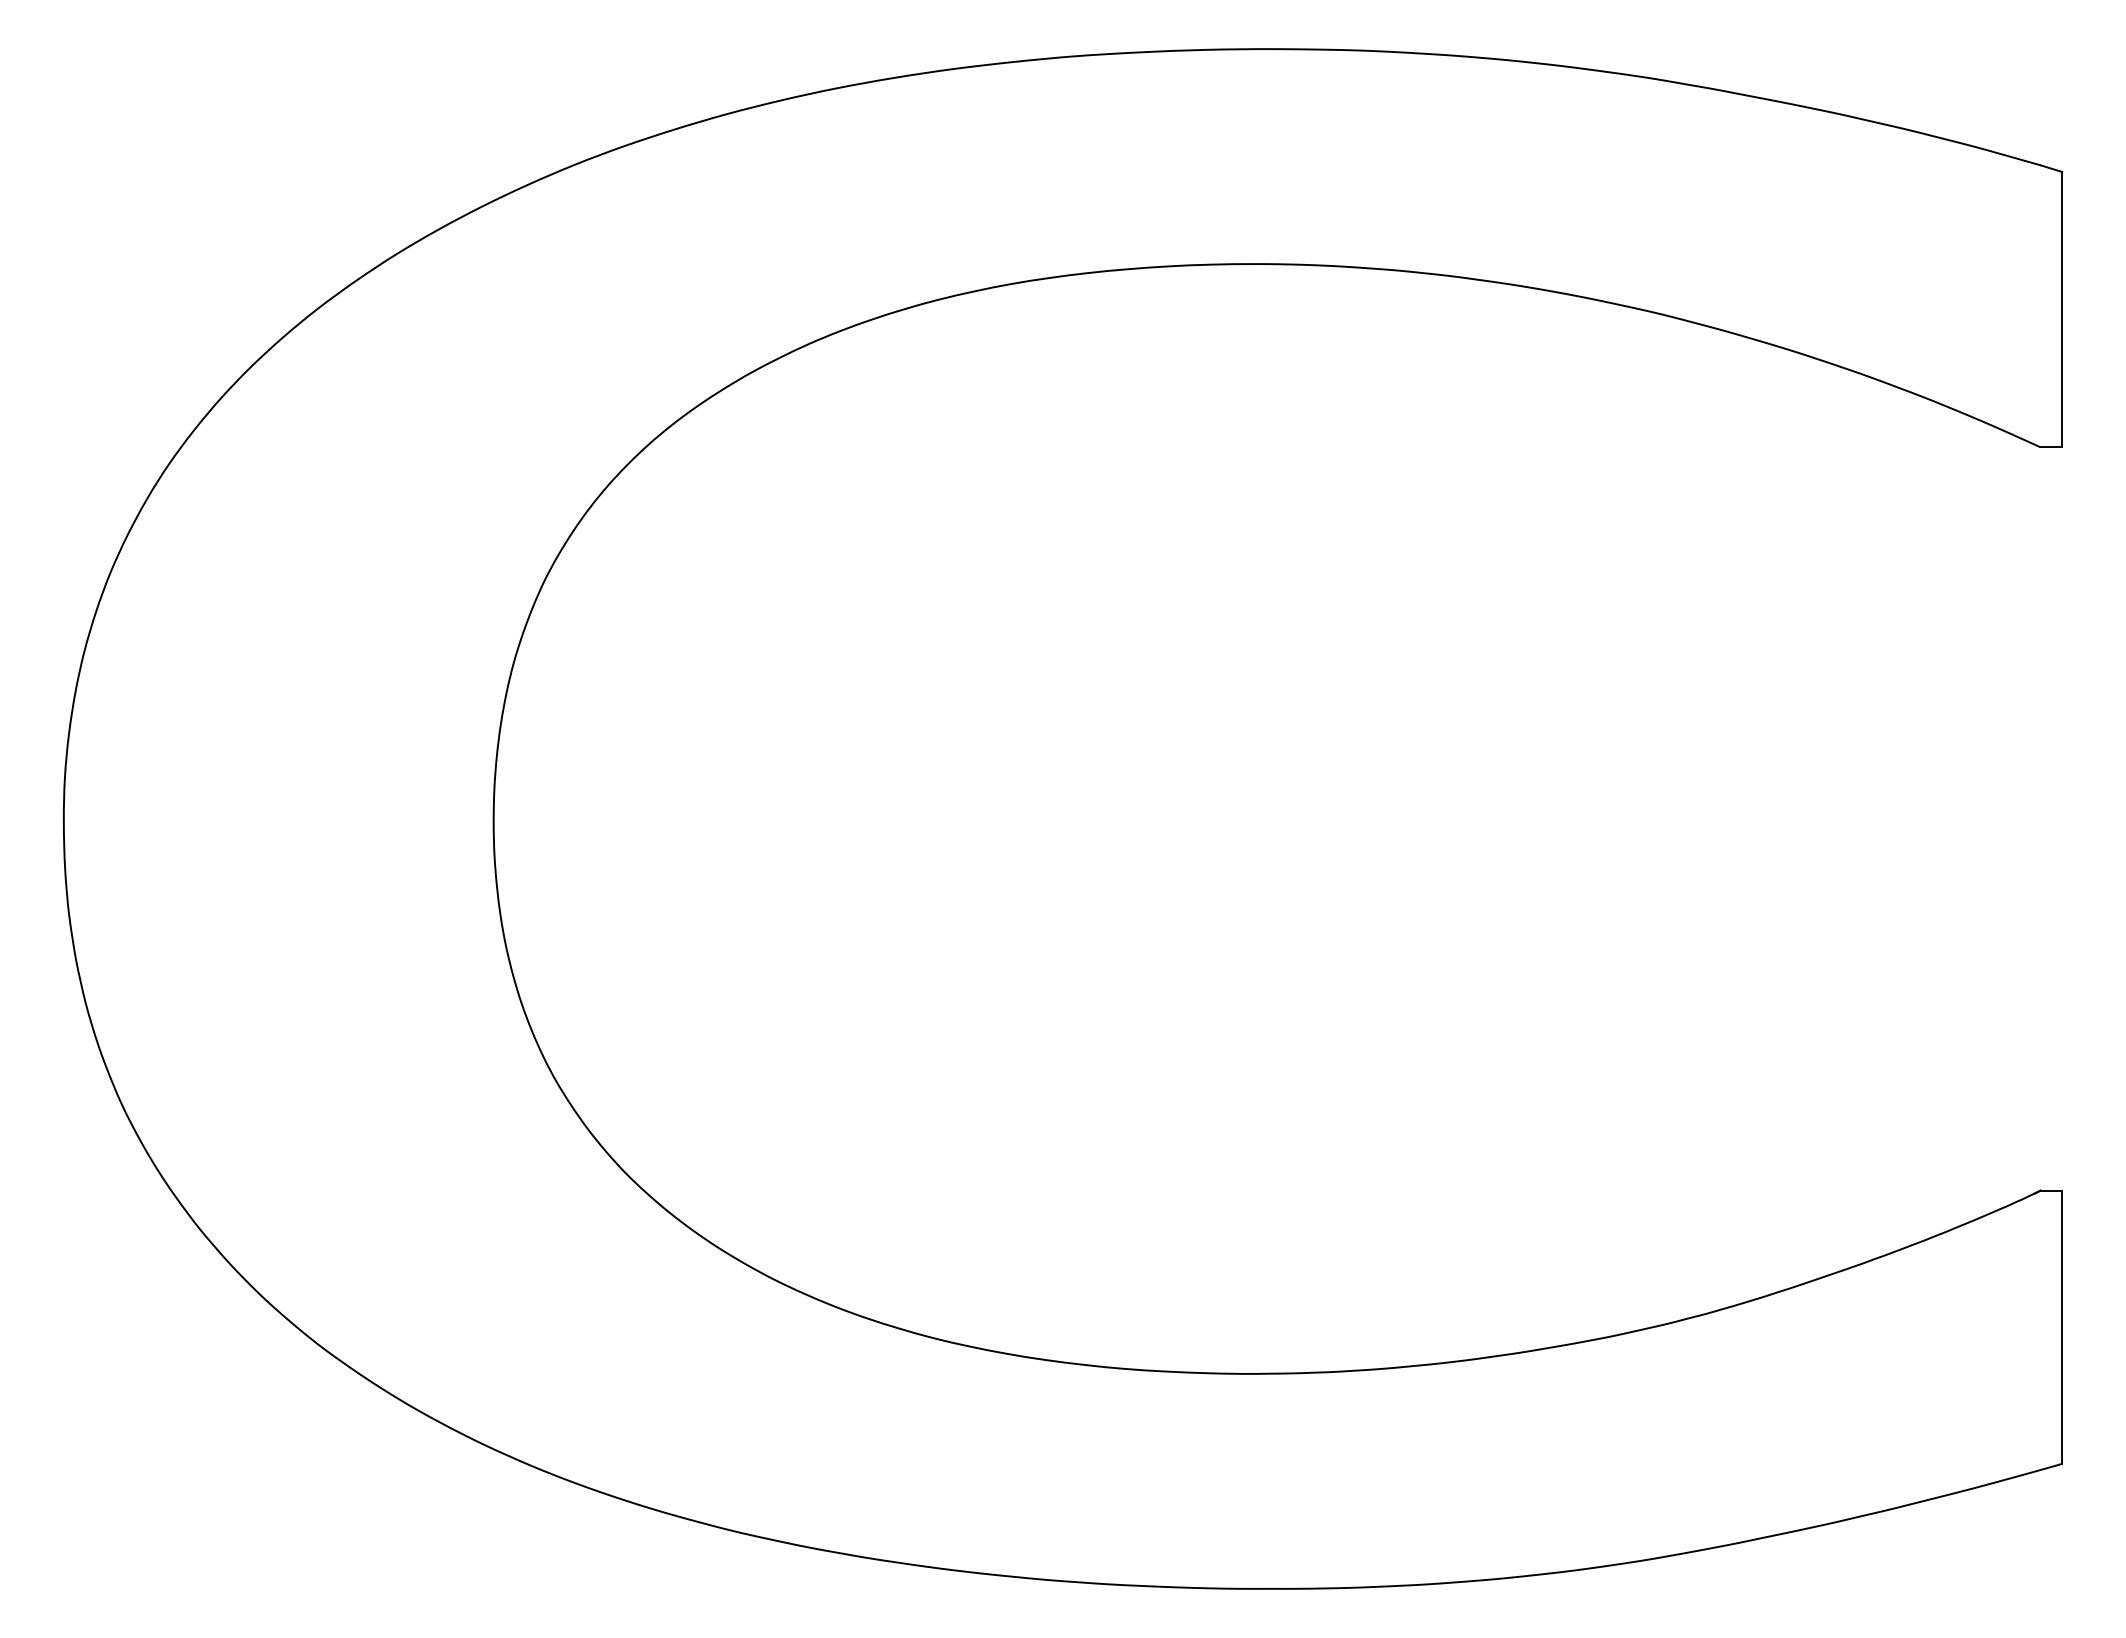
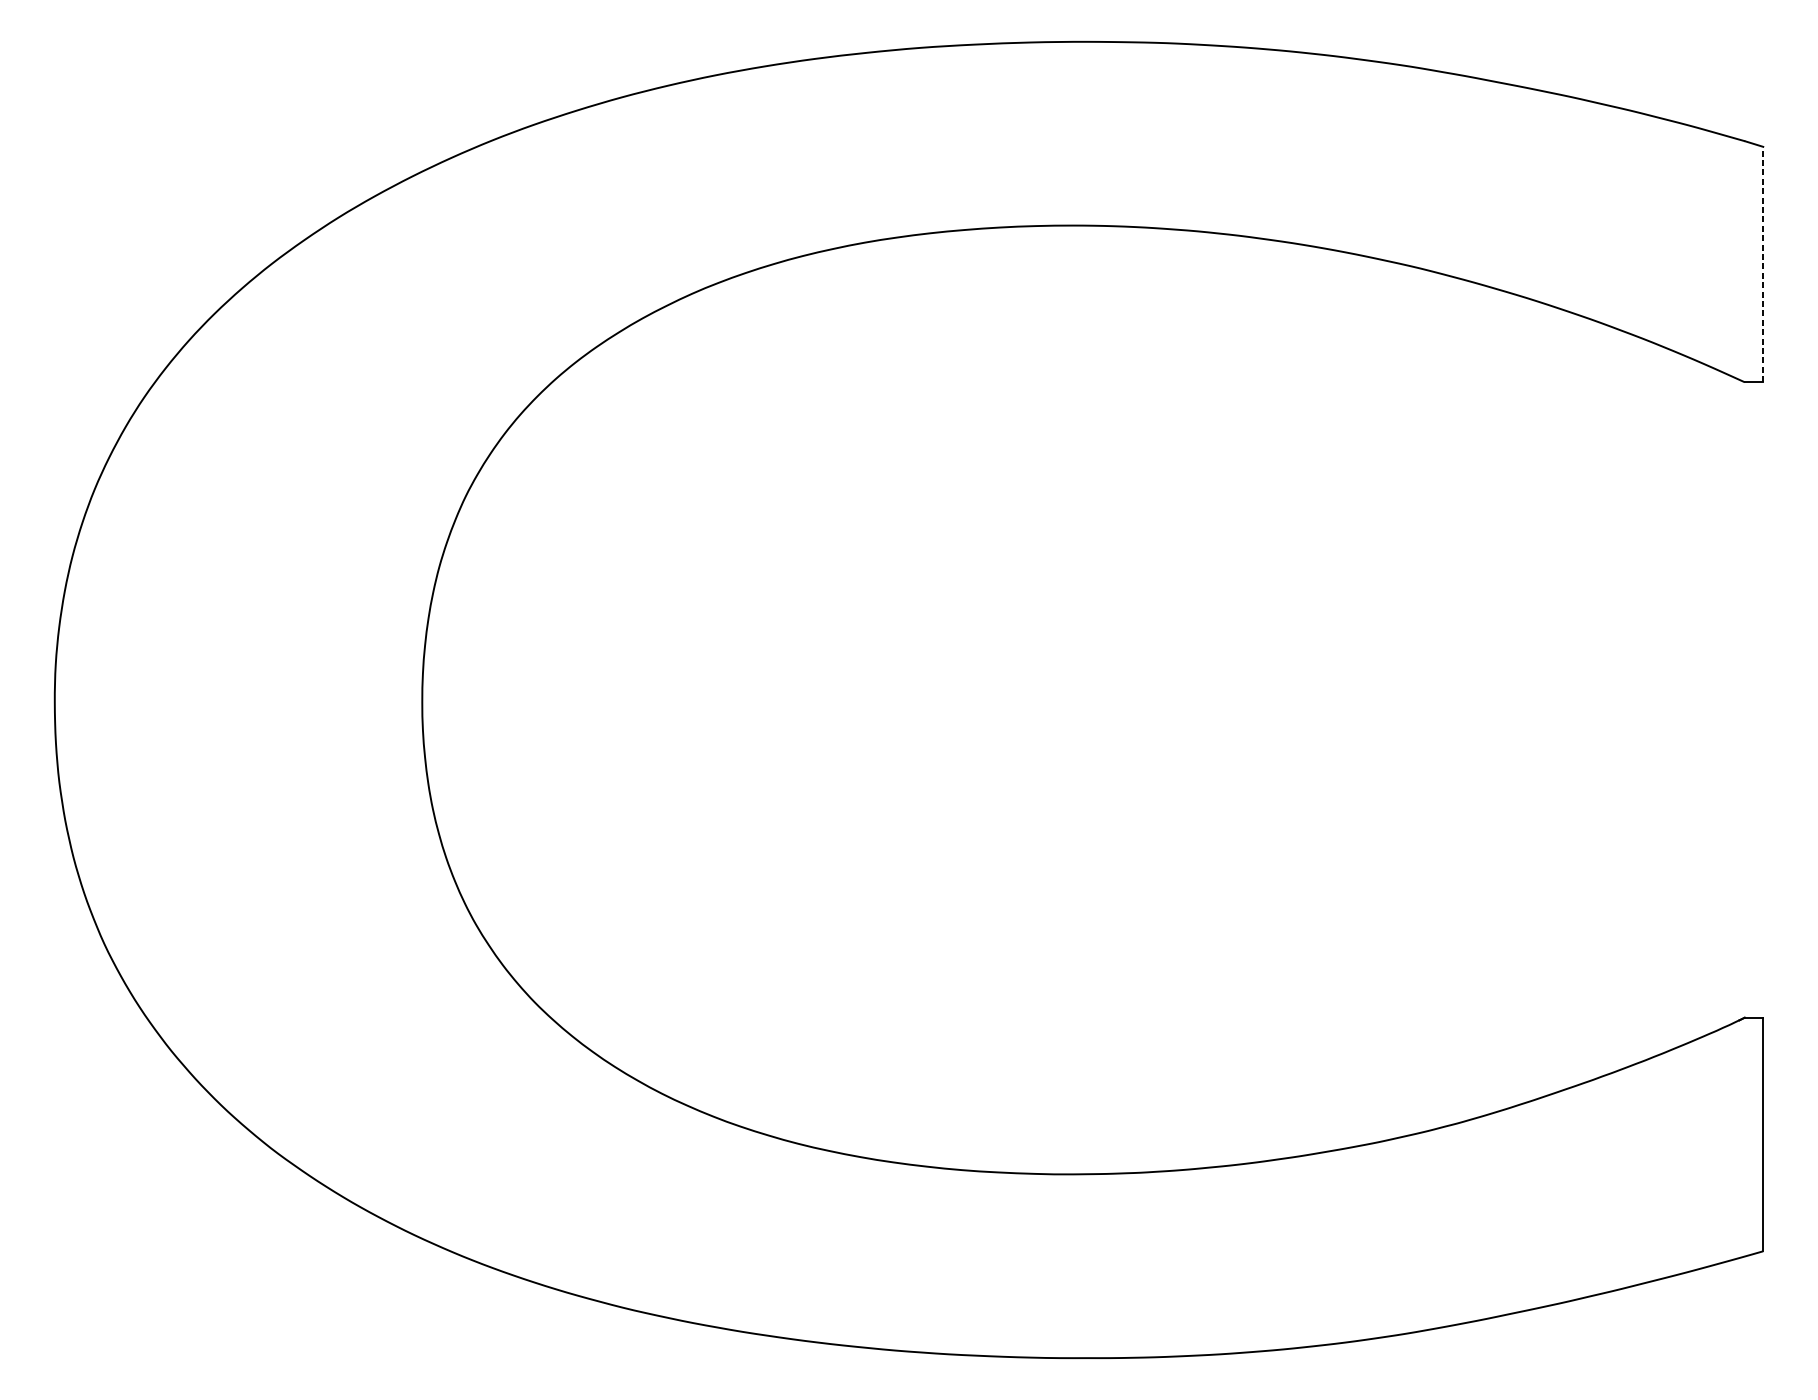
line: (2062, 309) -> (1763, 264), solid -> dashed

